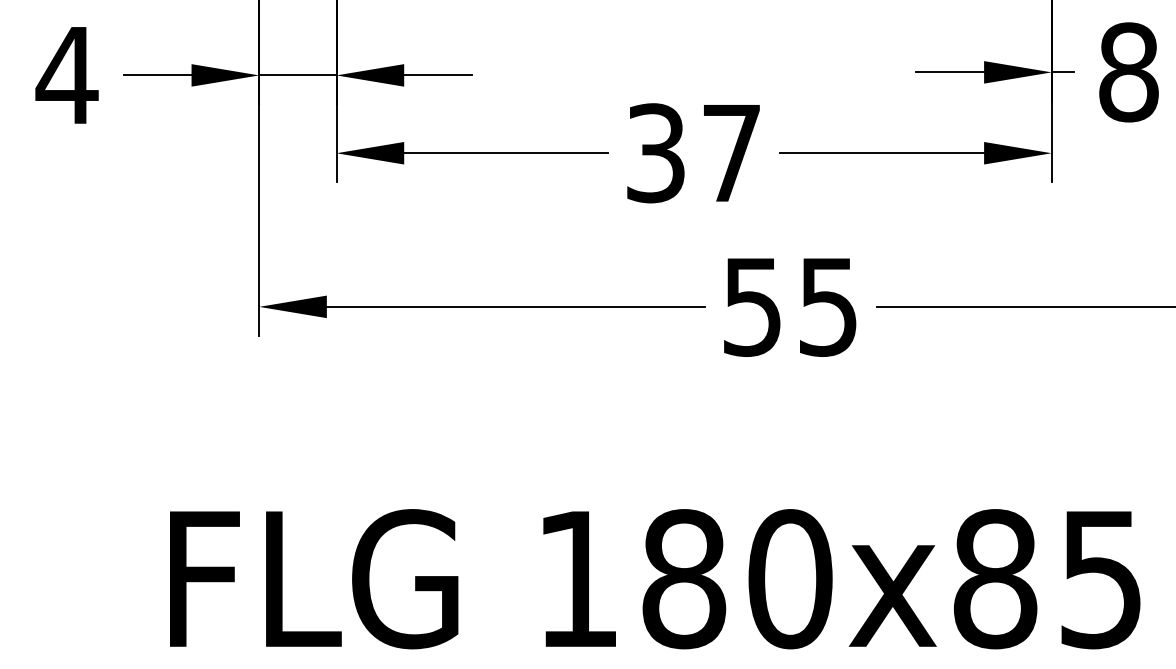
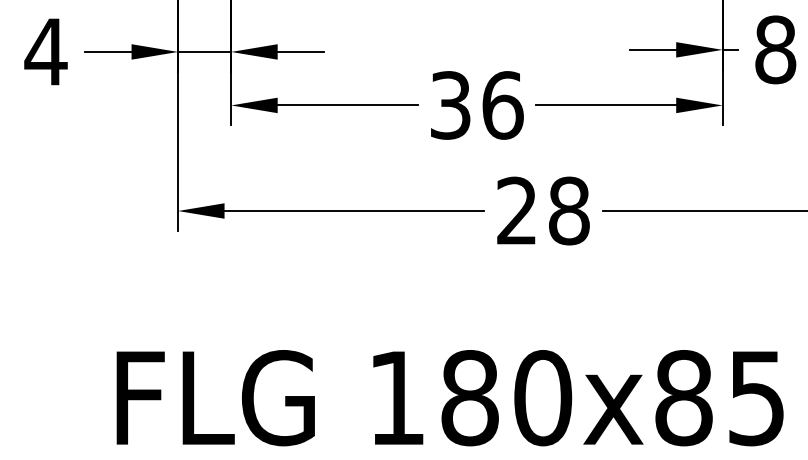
text: (731, 153) -> (502, 105), 37 -> 36
text: (791, 306) -> (543, 210), 55 -> 28

